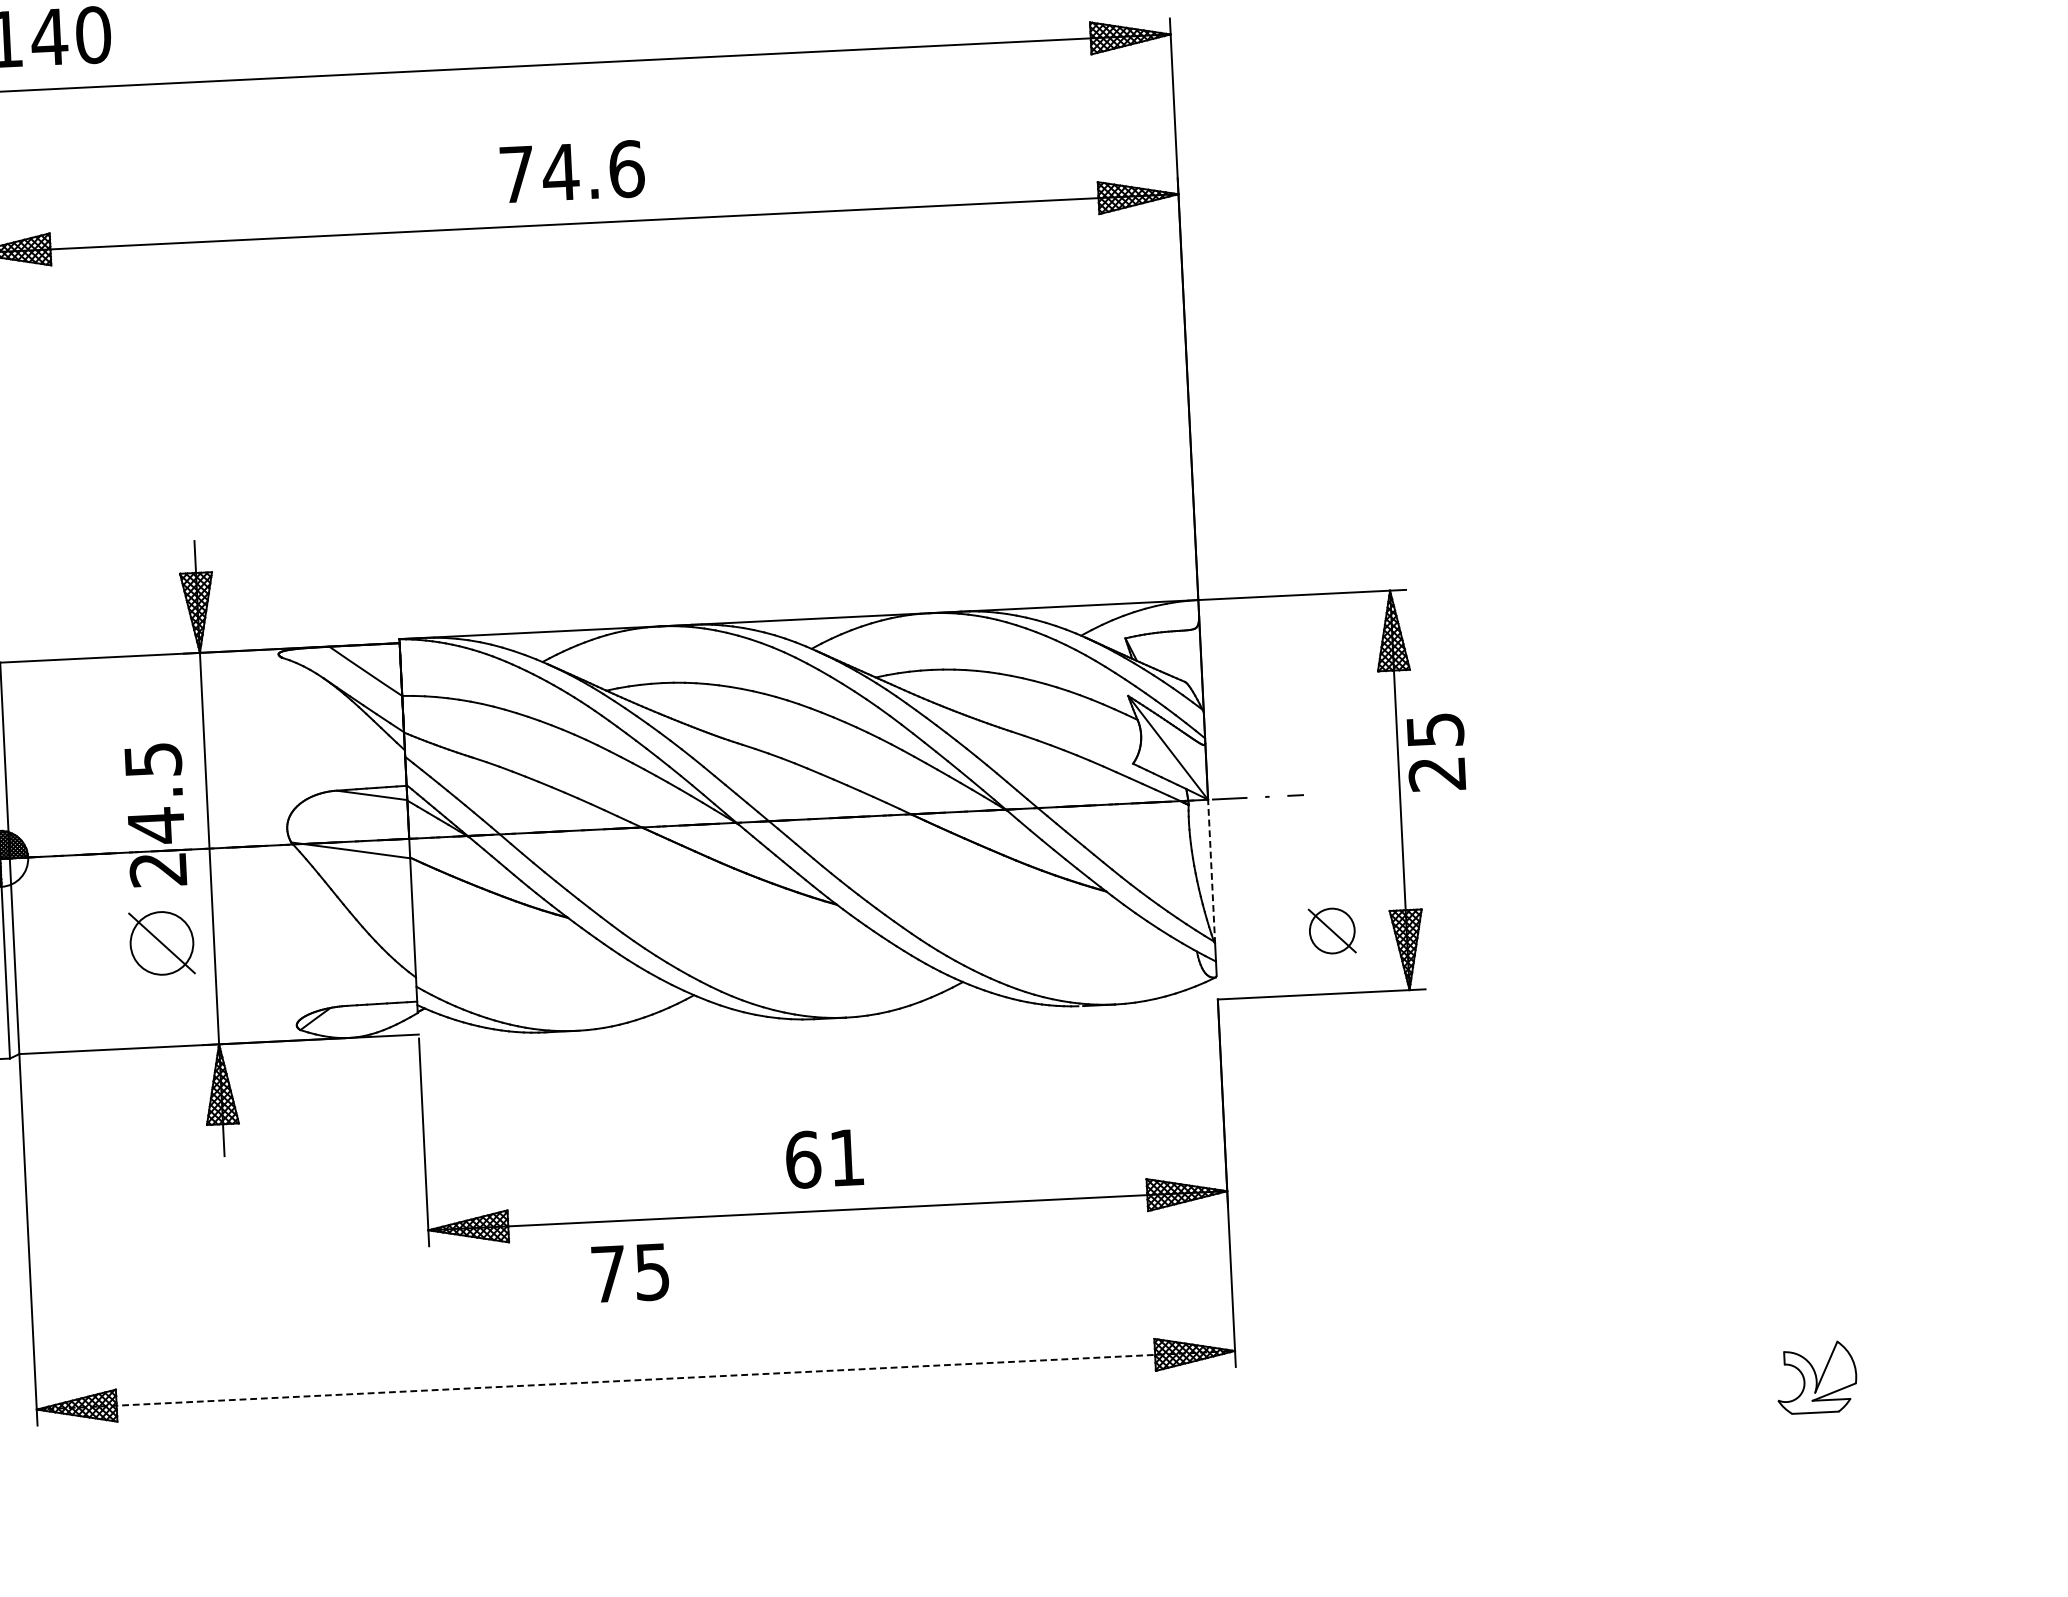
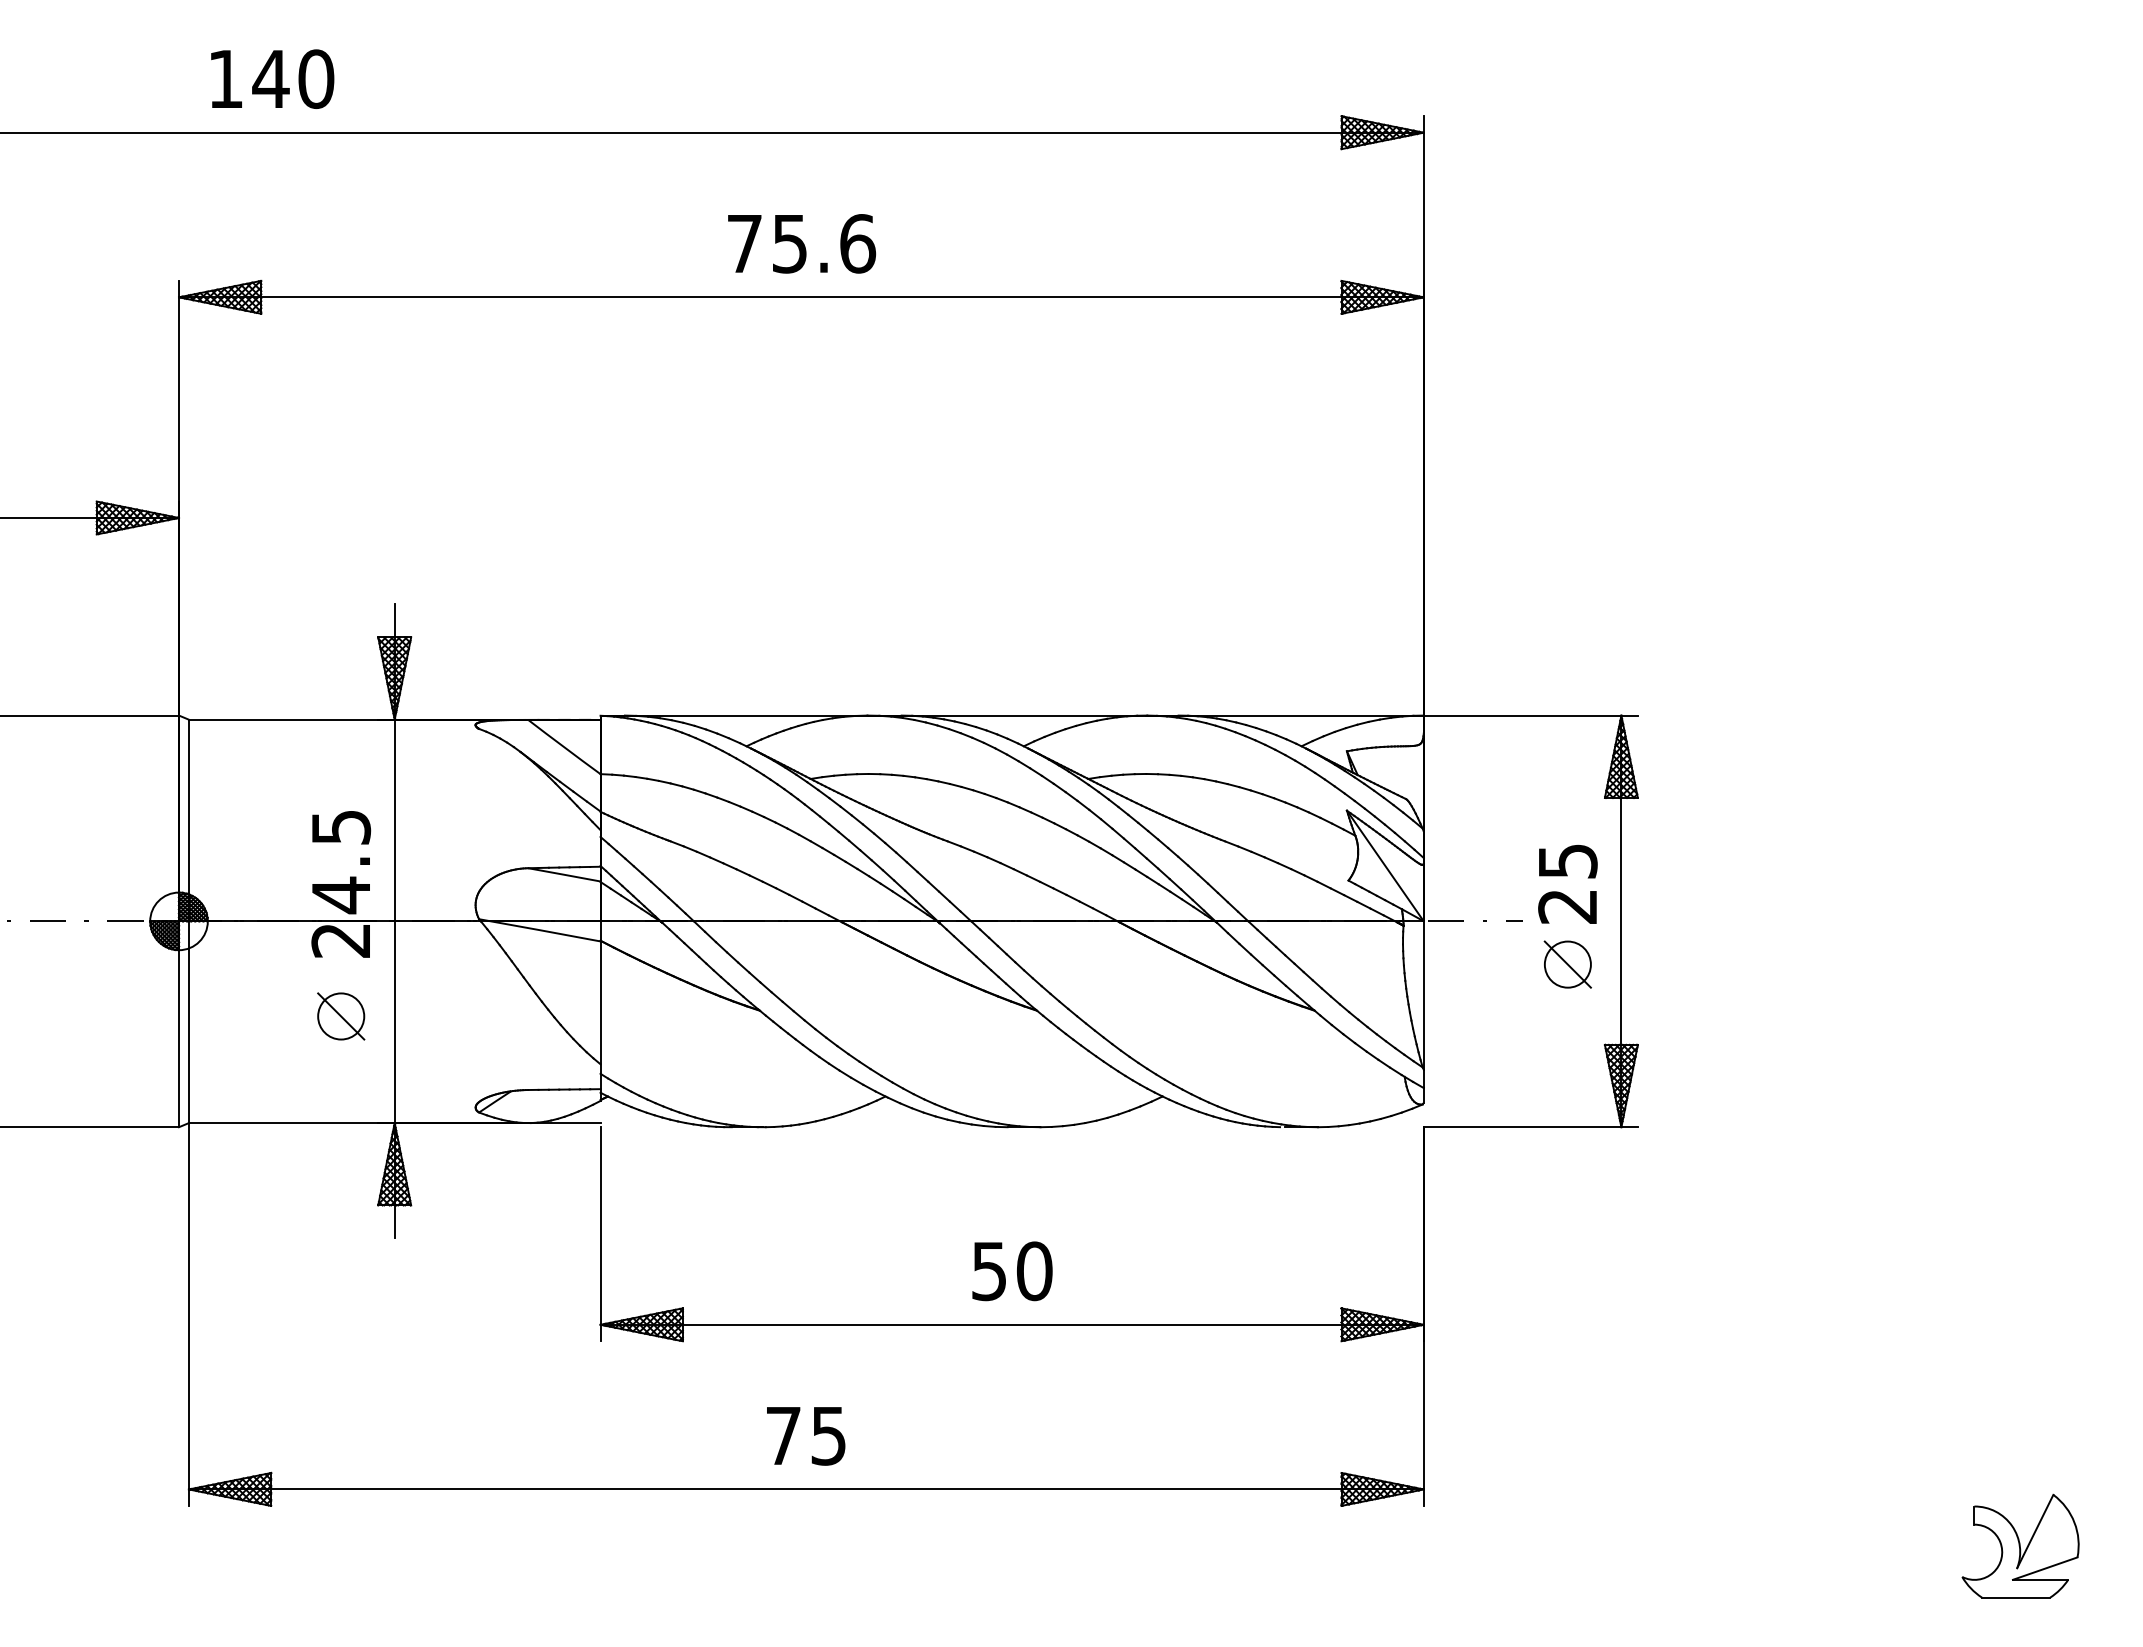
text: (560, 173) -> (789, 244), 74.6 -> 75.6
text: (1436, 752) -> (1567, 884), moved
line: (1211, 871) -> (1423, 995), dashed -> solid
part: (1331, 930) -> (1567, 964), moved
part: (162, 943) -> (341, 1016), size x0.71
text: (825, 1159) -> (1012, 1271), 61 -> 50
text: (630, 1273) -> (806, 1436), moved
part: (1816, 1377) -> (2020, 1545), size x1.43
line: (636, 1380) -> (806, 1489), dashed -> solid

